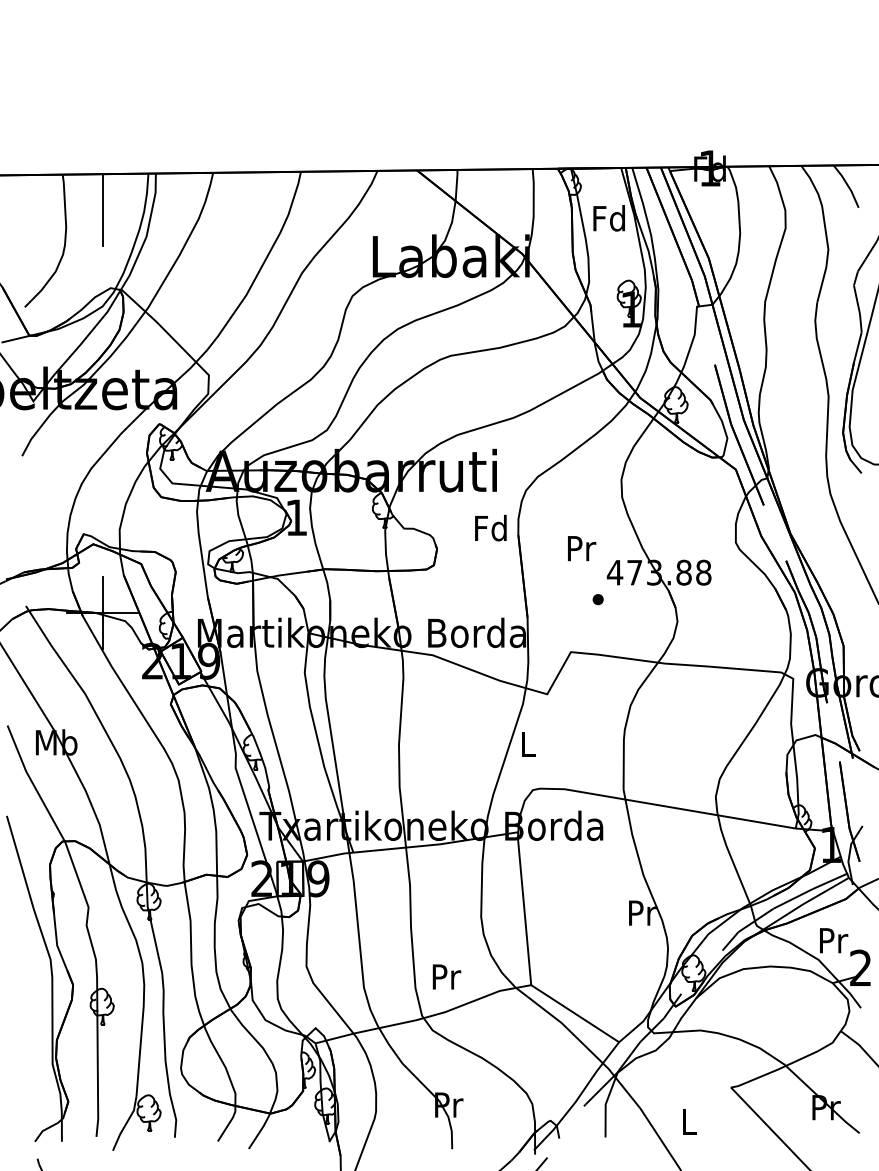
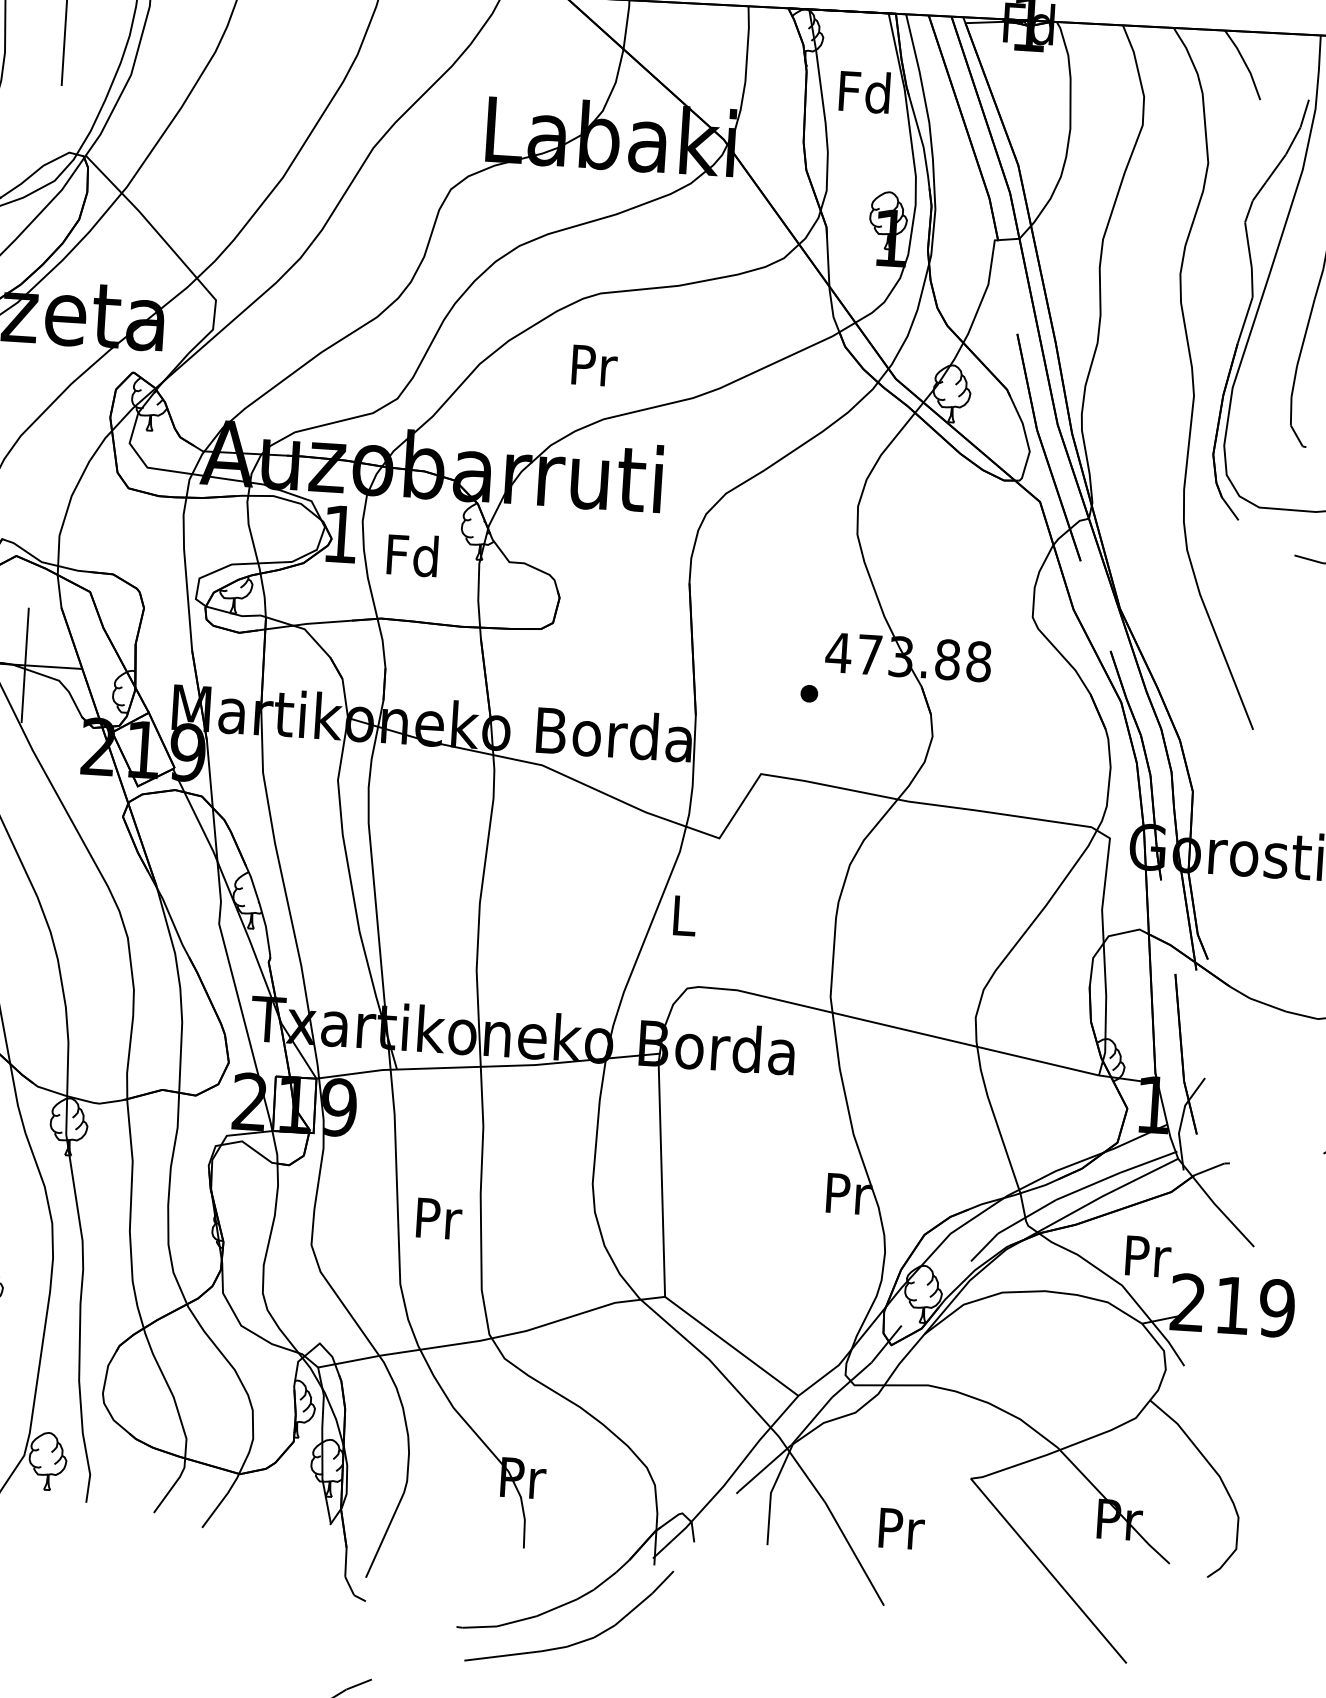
text: (490, 527) -> (412, 554), moved
text: (582, 548) -> (595, 365), moved
text: (446, 976) -> (438, 1218), moved
text: (689, 1121) -> (901, 1528), L -> Pr

